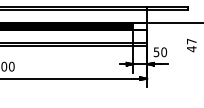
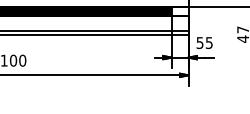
text: (164, 52) -> (209, 43), 50 -> 55

